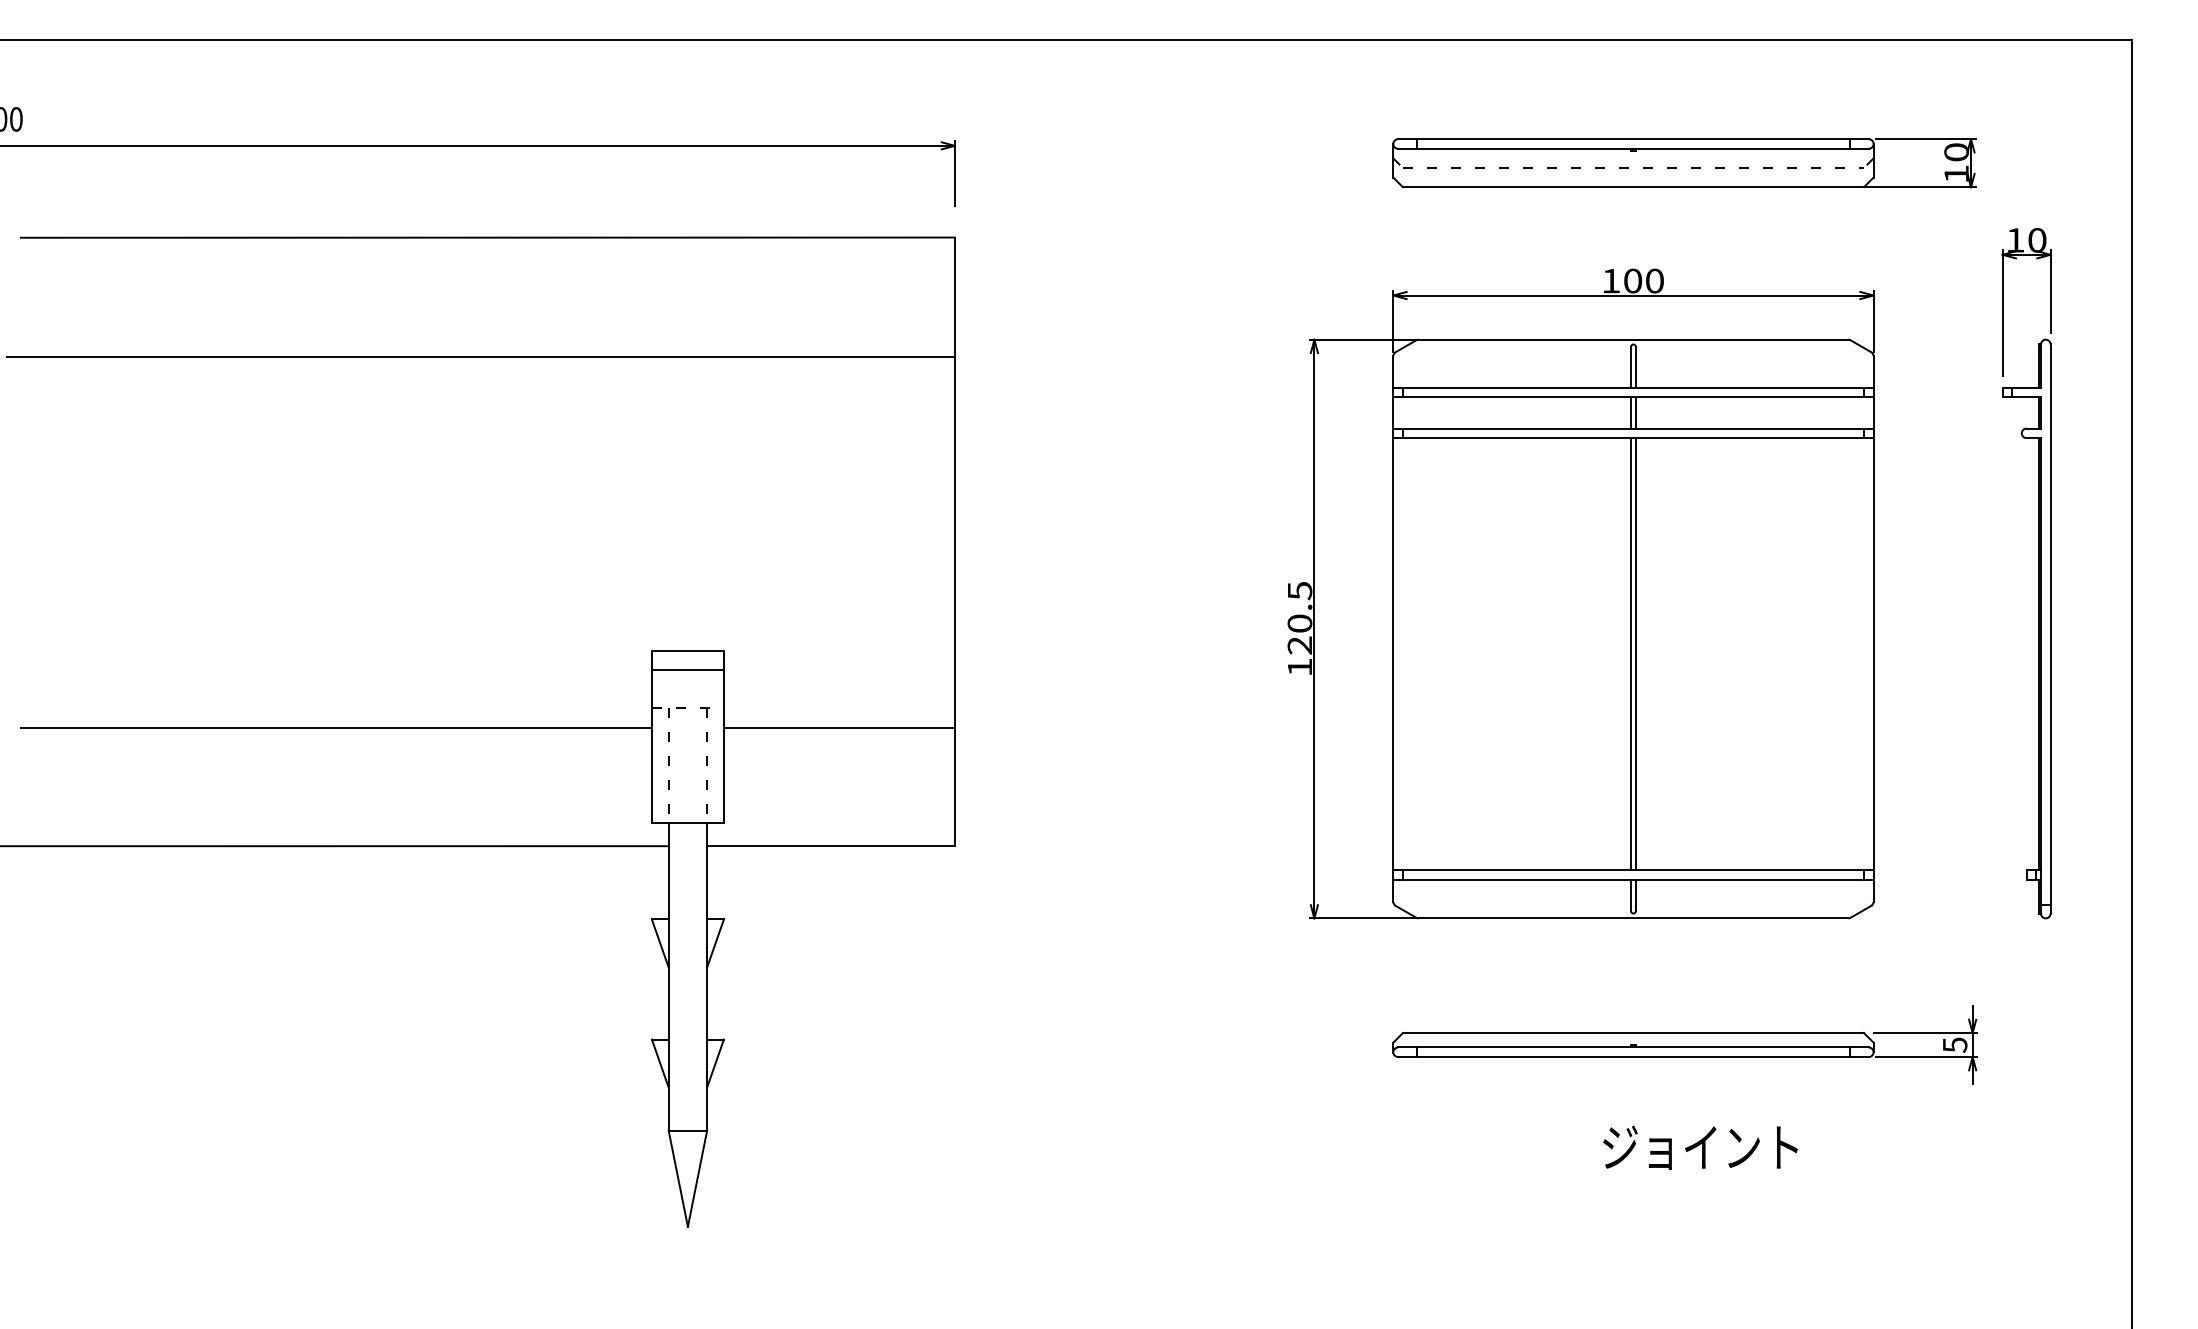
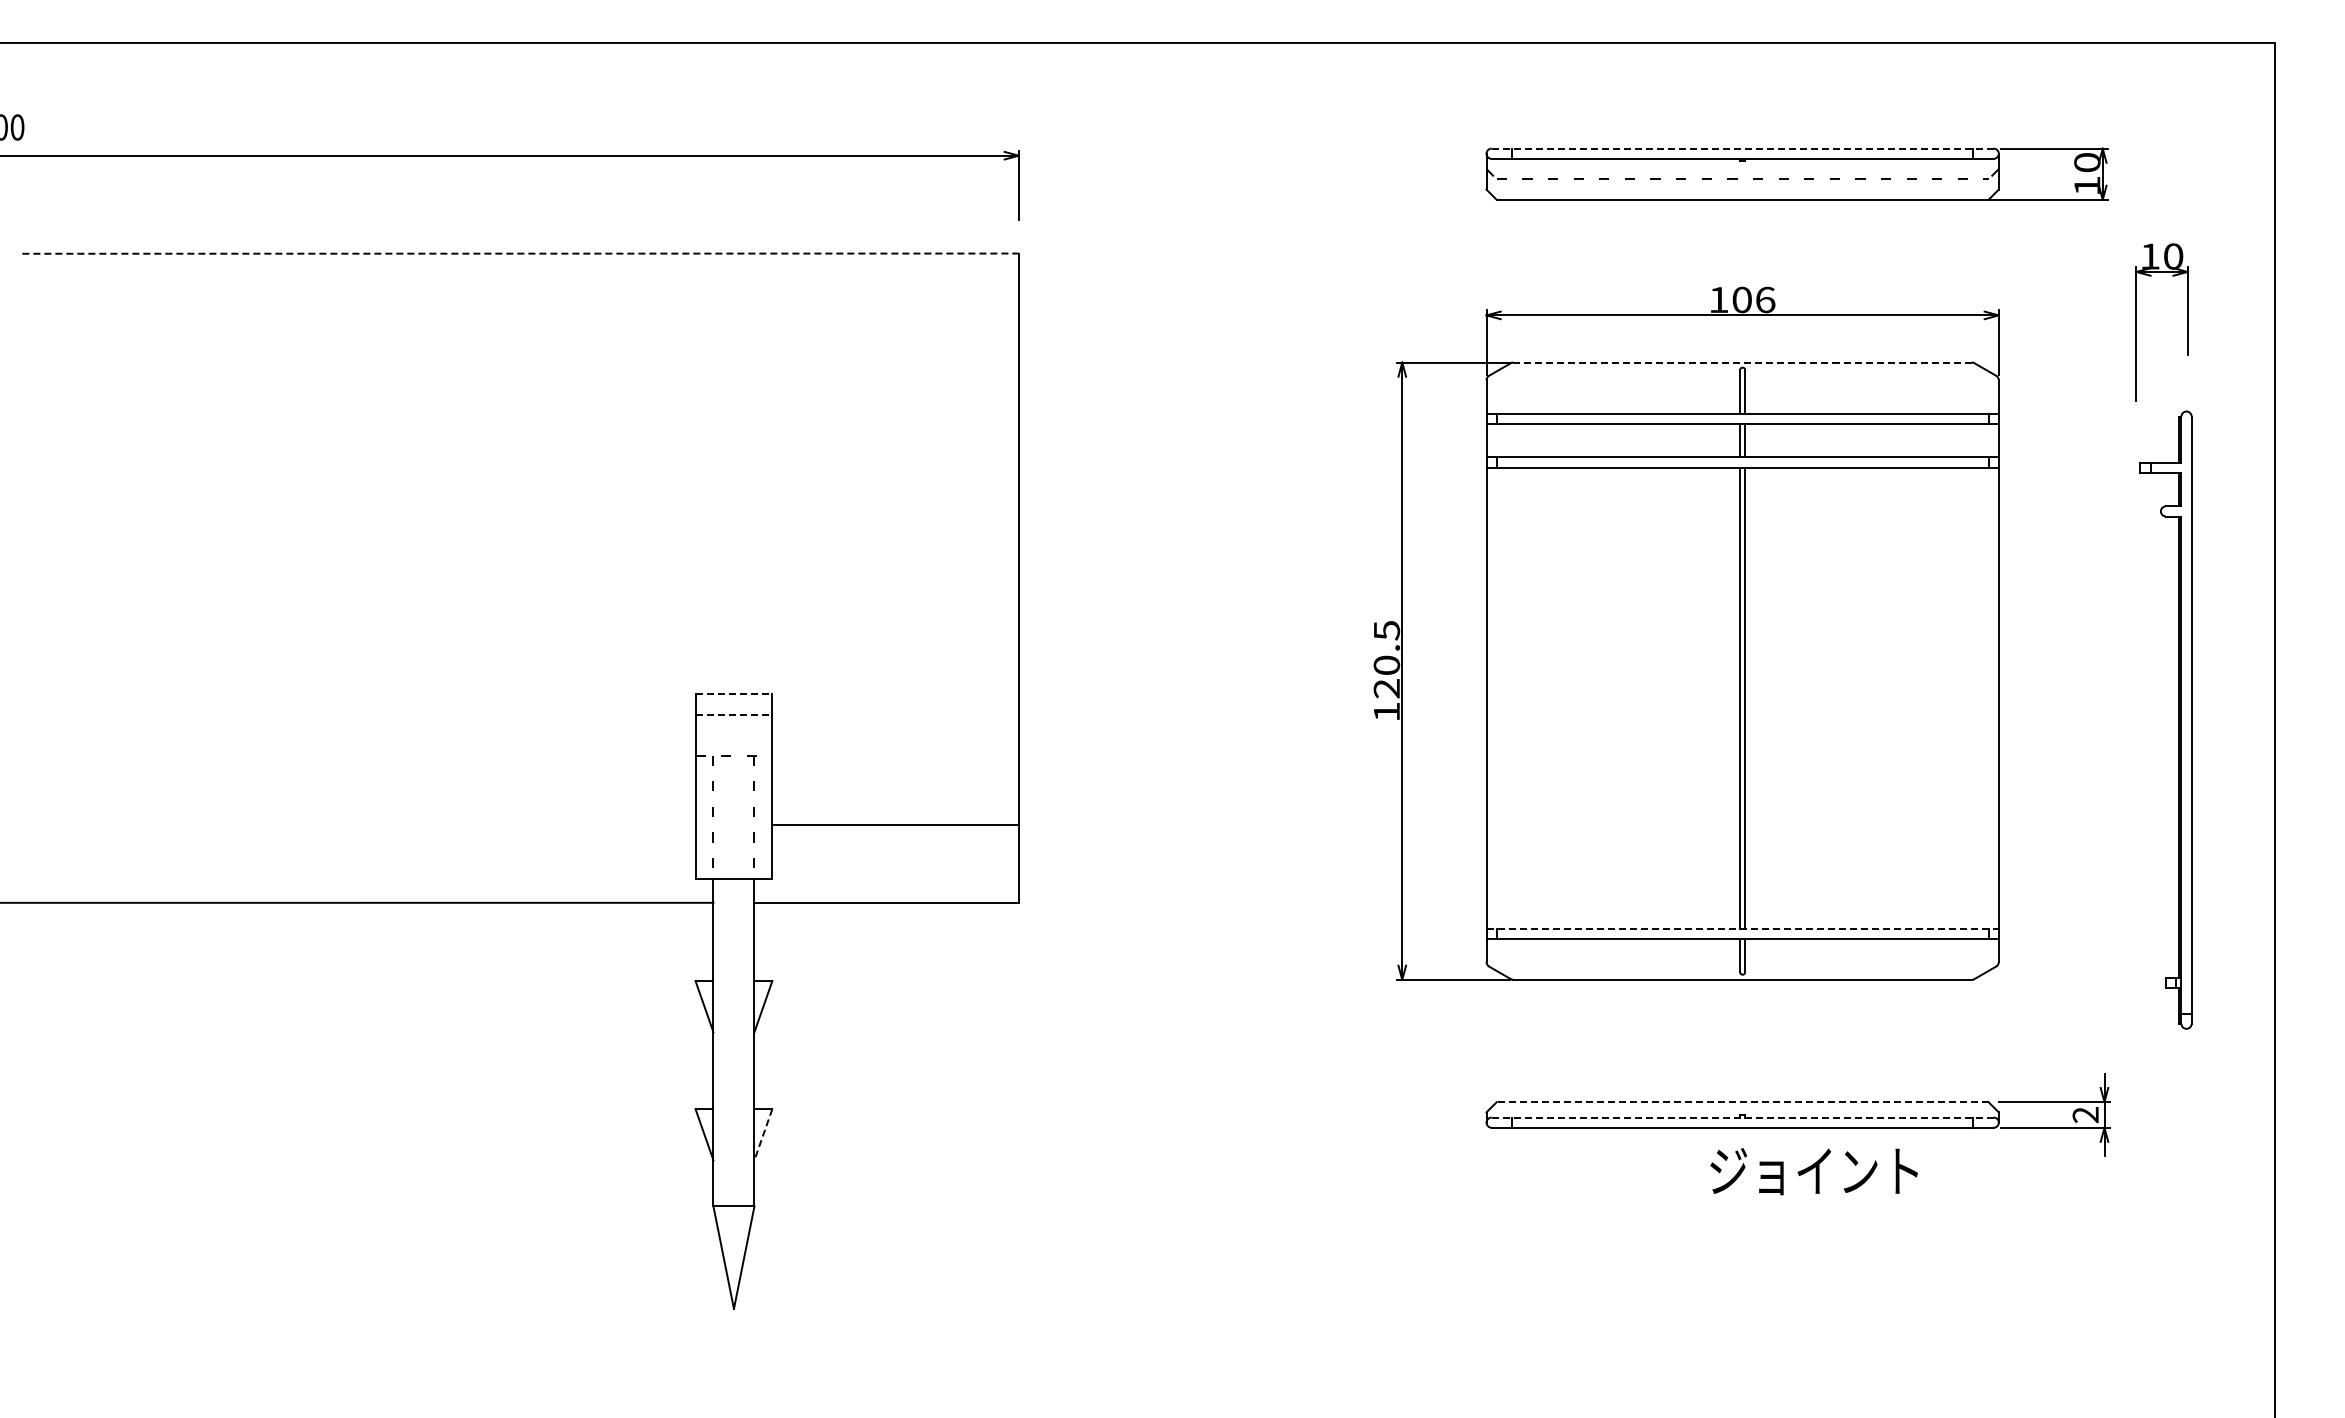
line: (1633, 139) -> (1742, 148), solid -> dashed
line: (488, 237) -> (521, 253), solid -> dashed
text: (1654, 280) -> (1765, 299), 100 -> 106
line: (1634, 339) -> (1743, 362), solid -> dashed
line: (480, 356) -> (512, 380), removed
part: (2038, 628) -> (2178, 719), moved
line: (688, 650) -> (734, 694), solid -> dashed
line: (688, 669) -> (734, 714), solid -> dashed
line: (335, 727) -> (358, 776), removed
line: (839, 727) -> (895, 824), moved
line: (1634, 870) -> (1743, 928), solid -> dashed
line: (1633, 1033) -> (1742, 1102), solid -> dashed
text: (1954, 1045) -> (2085, 1115), 5 -> 2
line: (1634, 1047) -> (1743, 1117), solid -> dashed
line: (715, 1064) -> (763, 1135), solid -> dashed
text: (1699, 1147) -> (1813, 1171), moved

